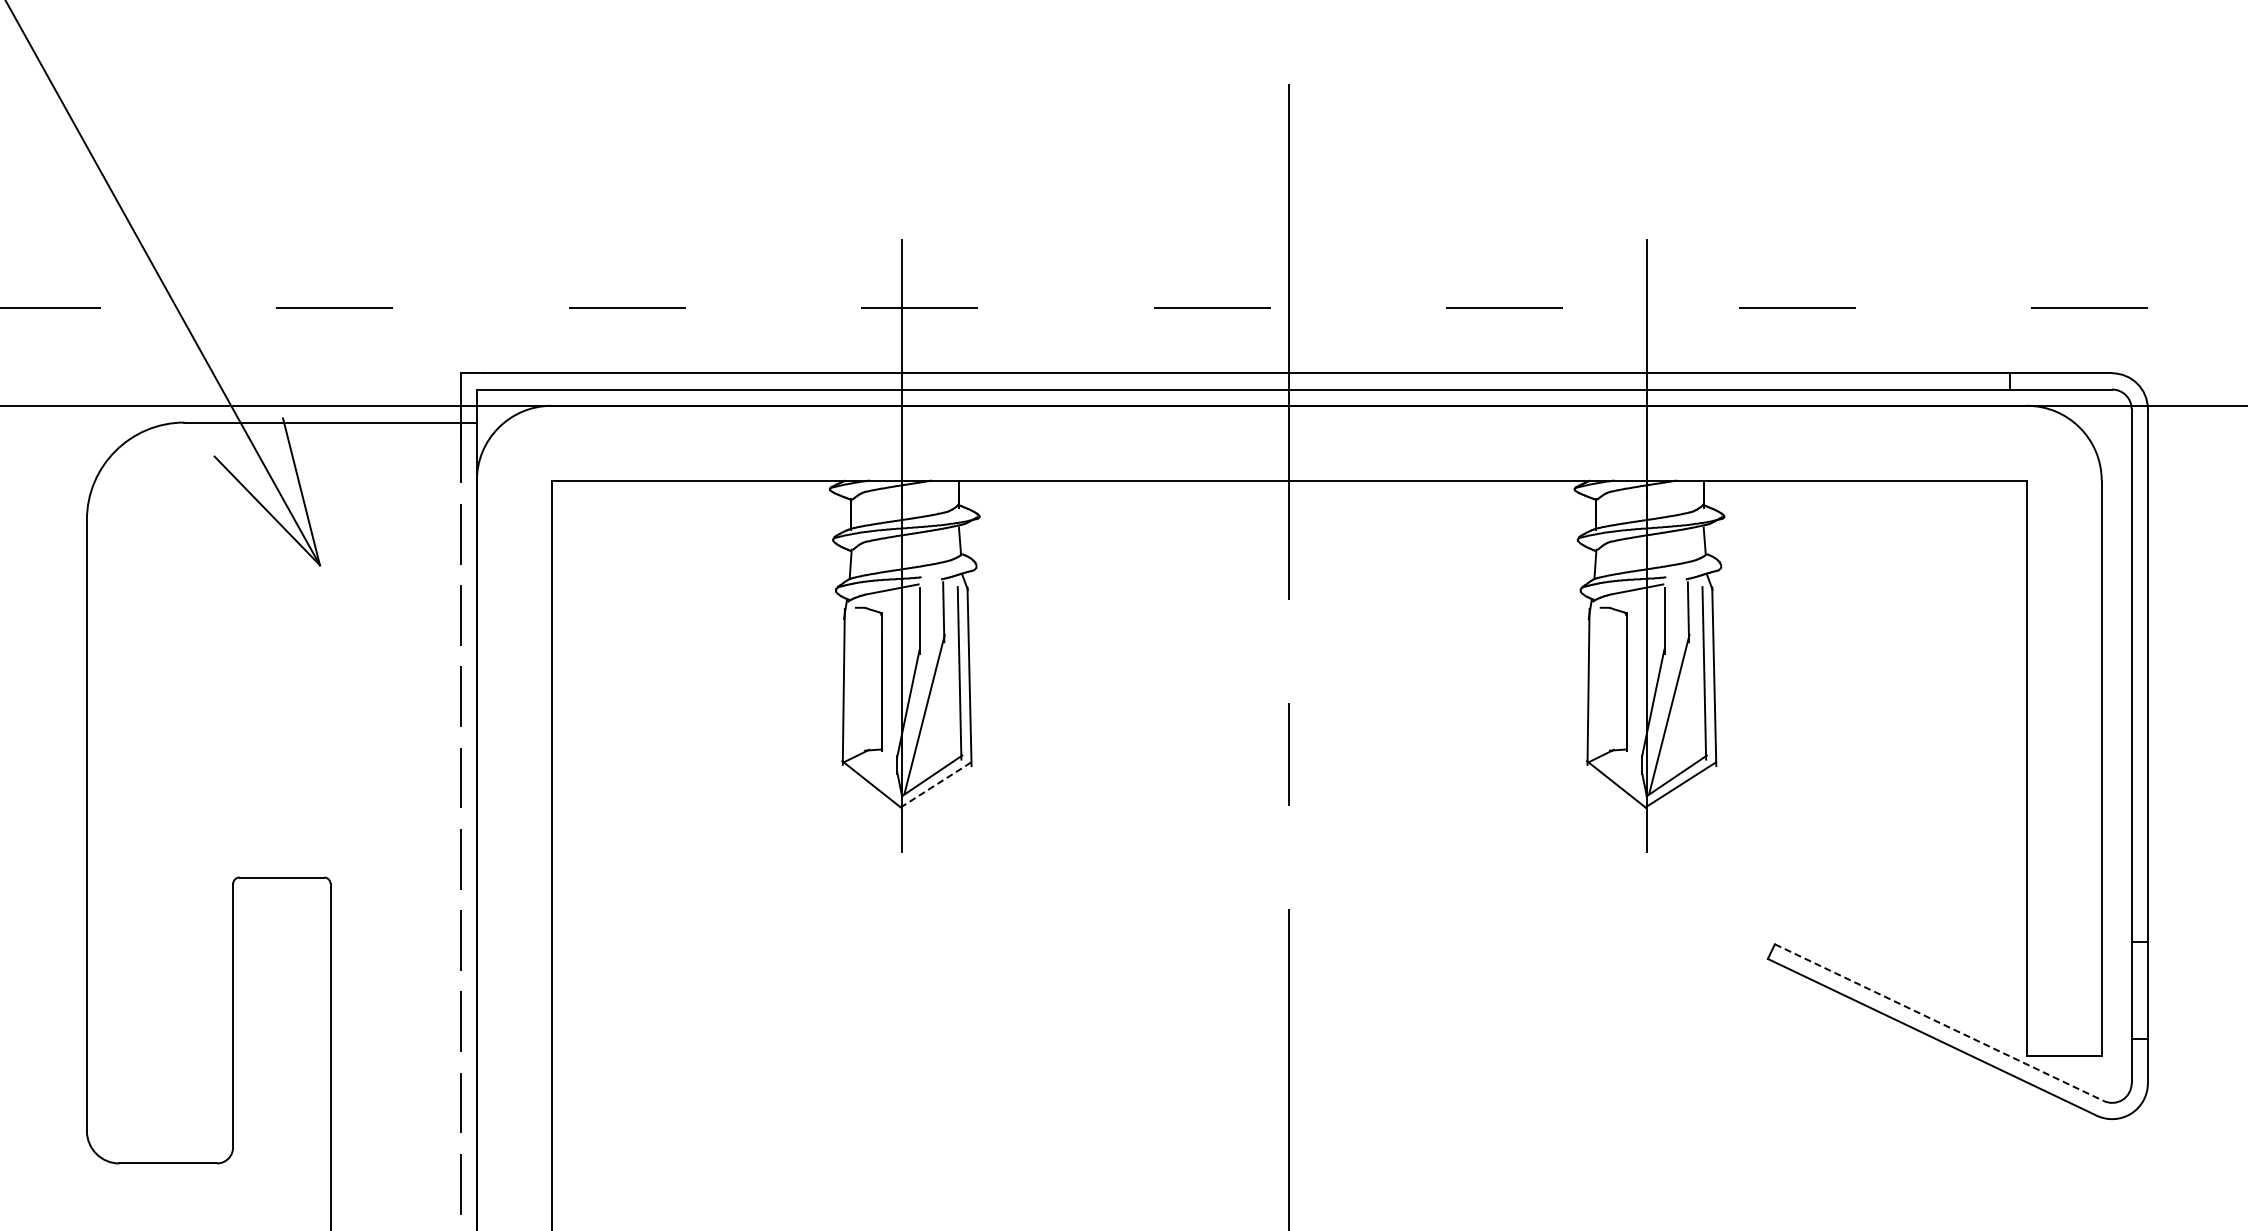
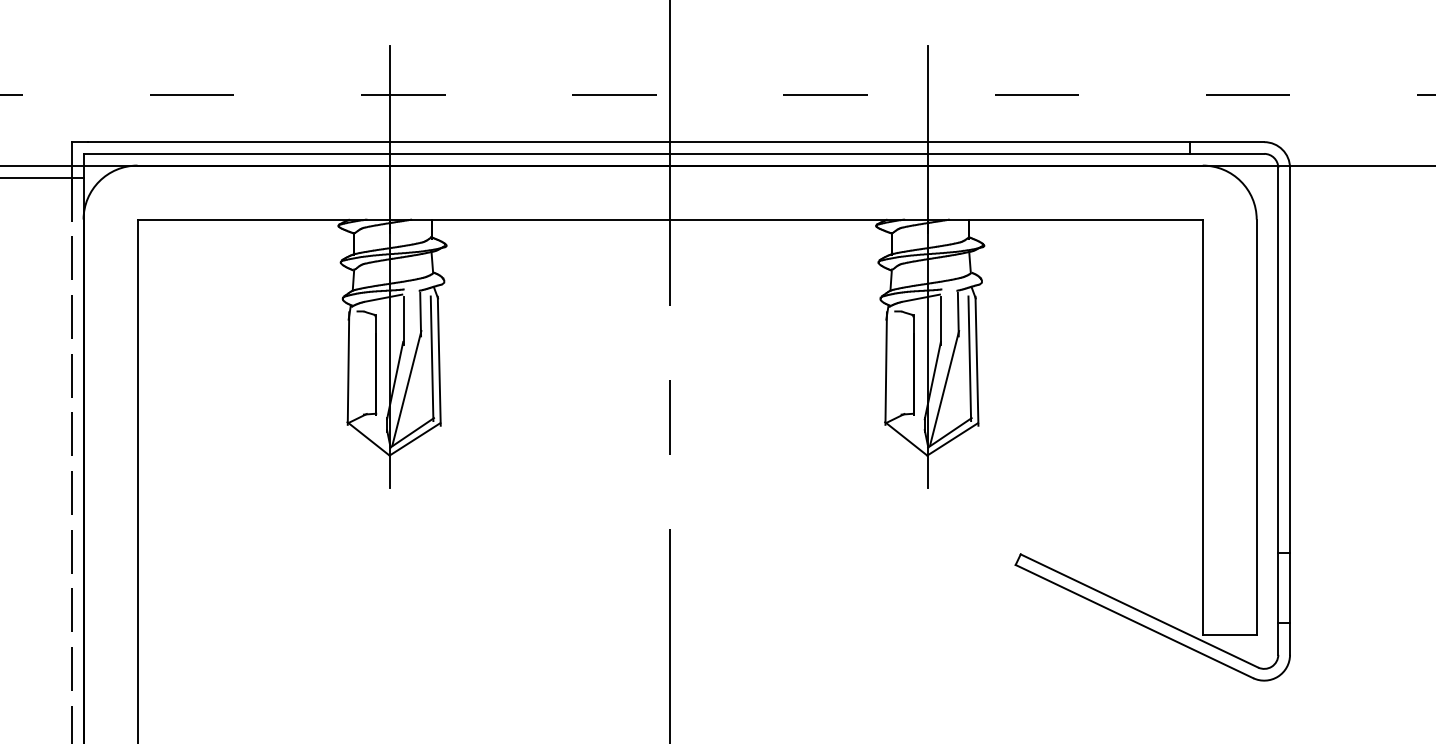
line: (935, 784) -> (414, 439), dashed -> solid
line: (1939, 1022) -> (1139, 610), dashed -> solid

